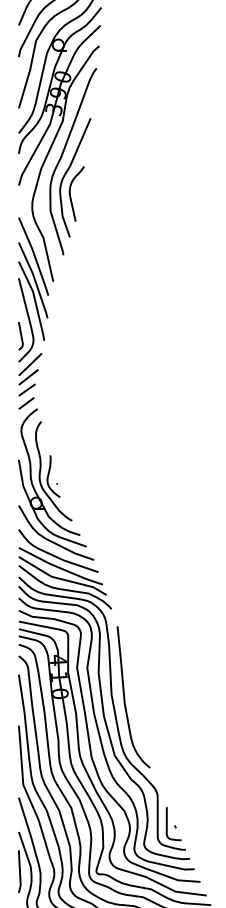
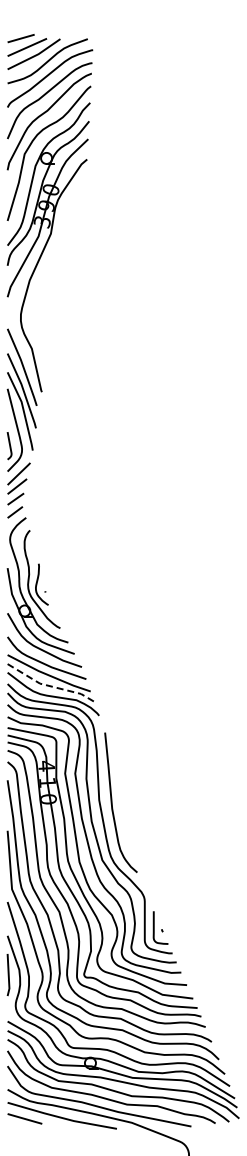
part: (72, 161) -> (60, 273), removed
line: (62, 579) -> (50, 686), solid -> dashed

